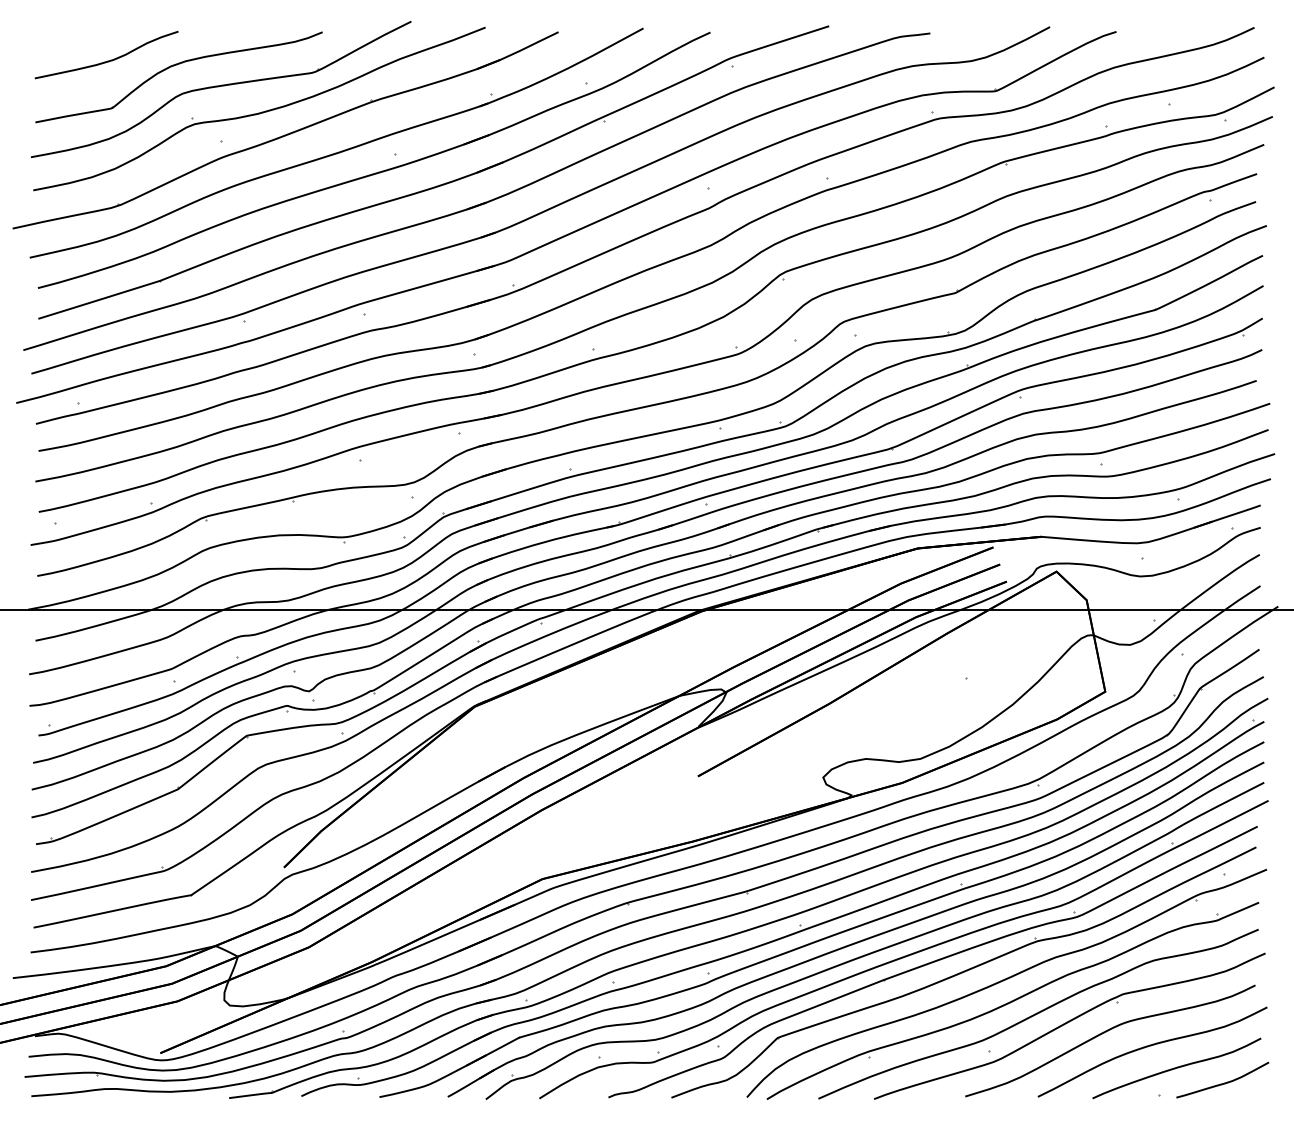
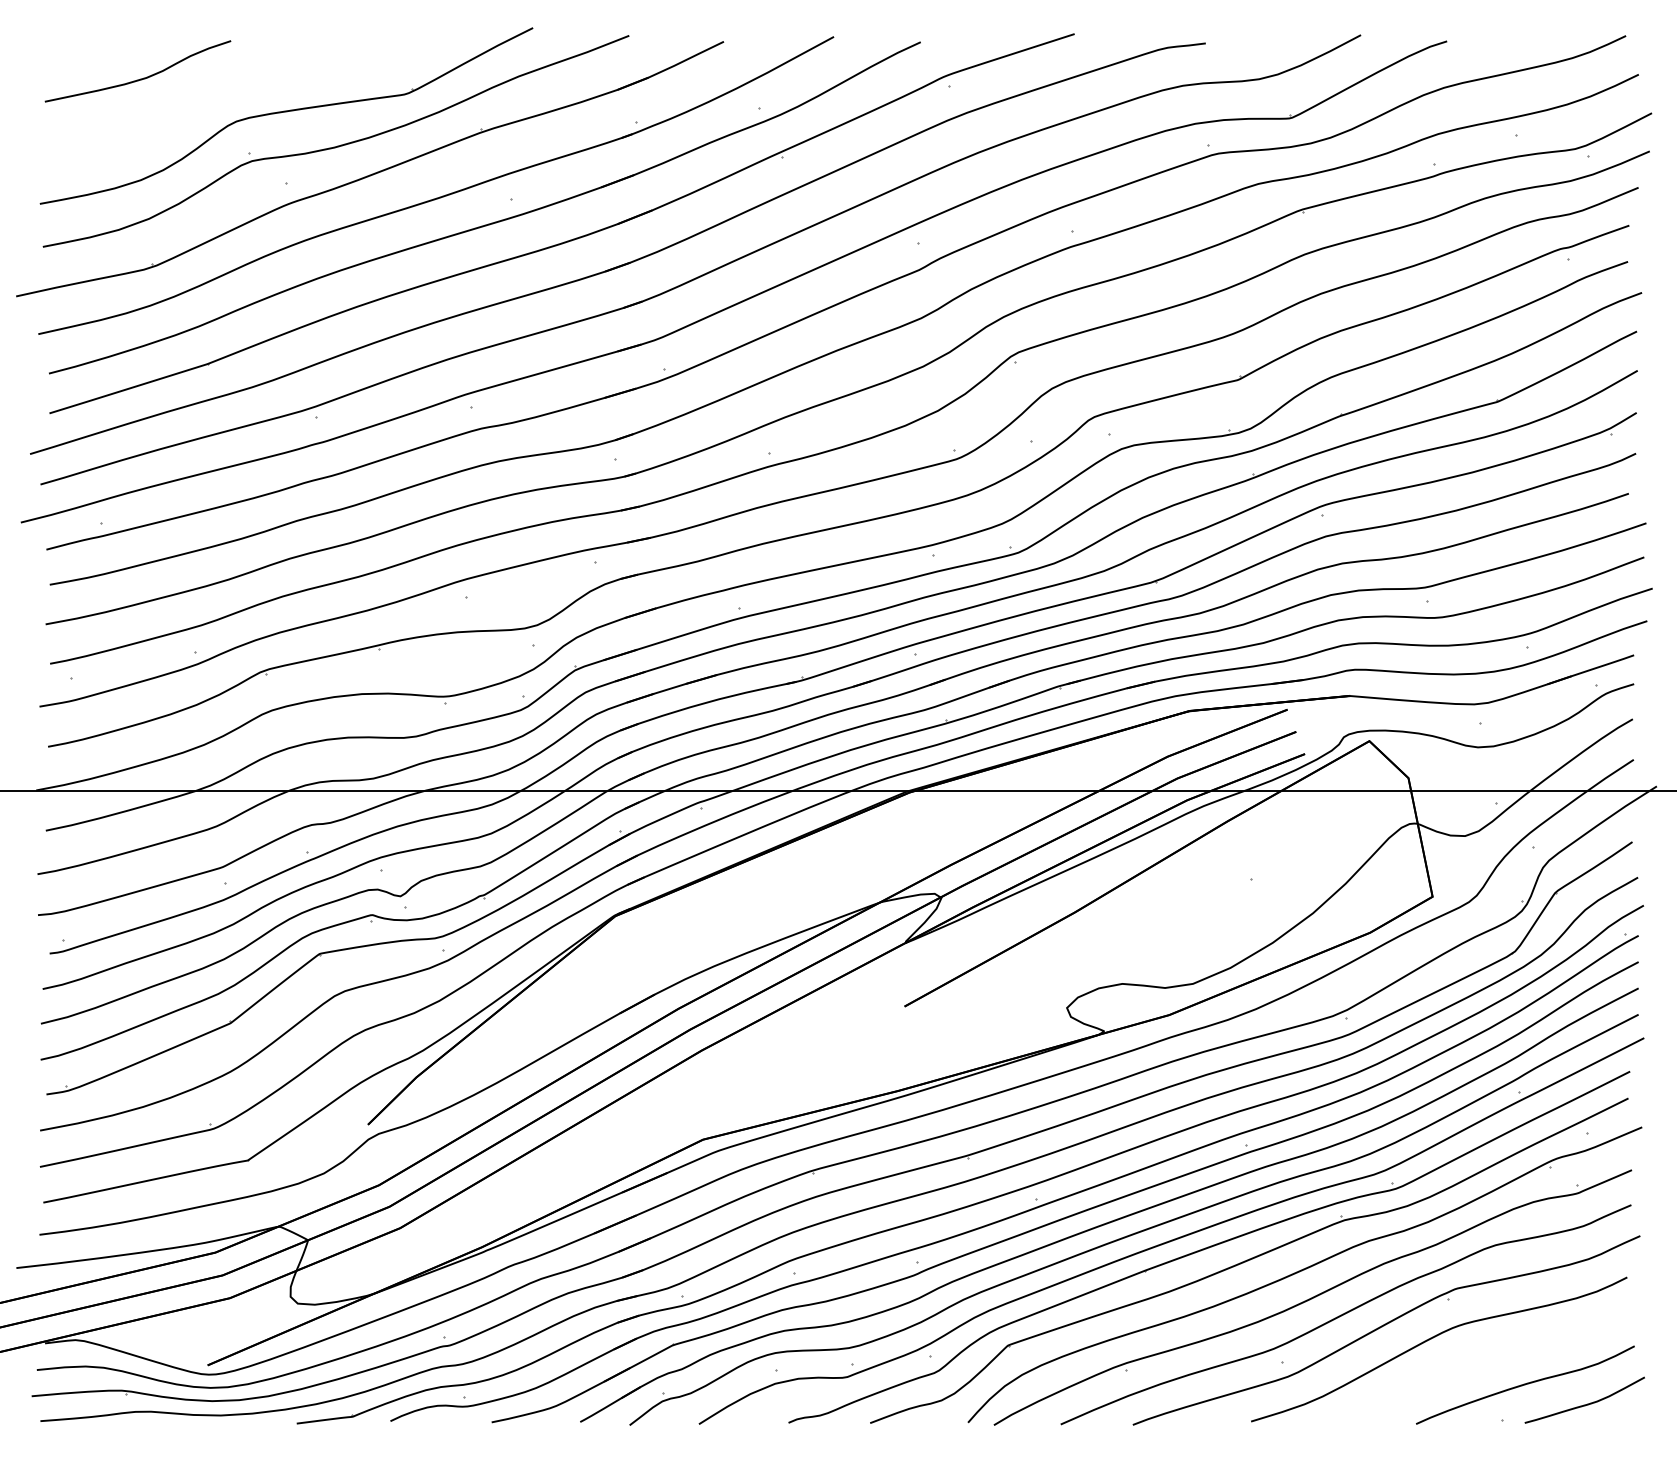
part: (173, 66) -> (224, 86), removed
curve: (1150, 1046) -> (1491, 1356), removed

